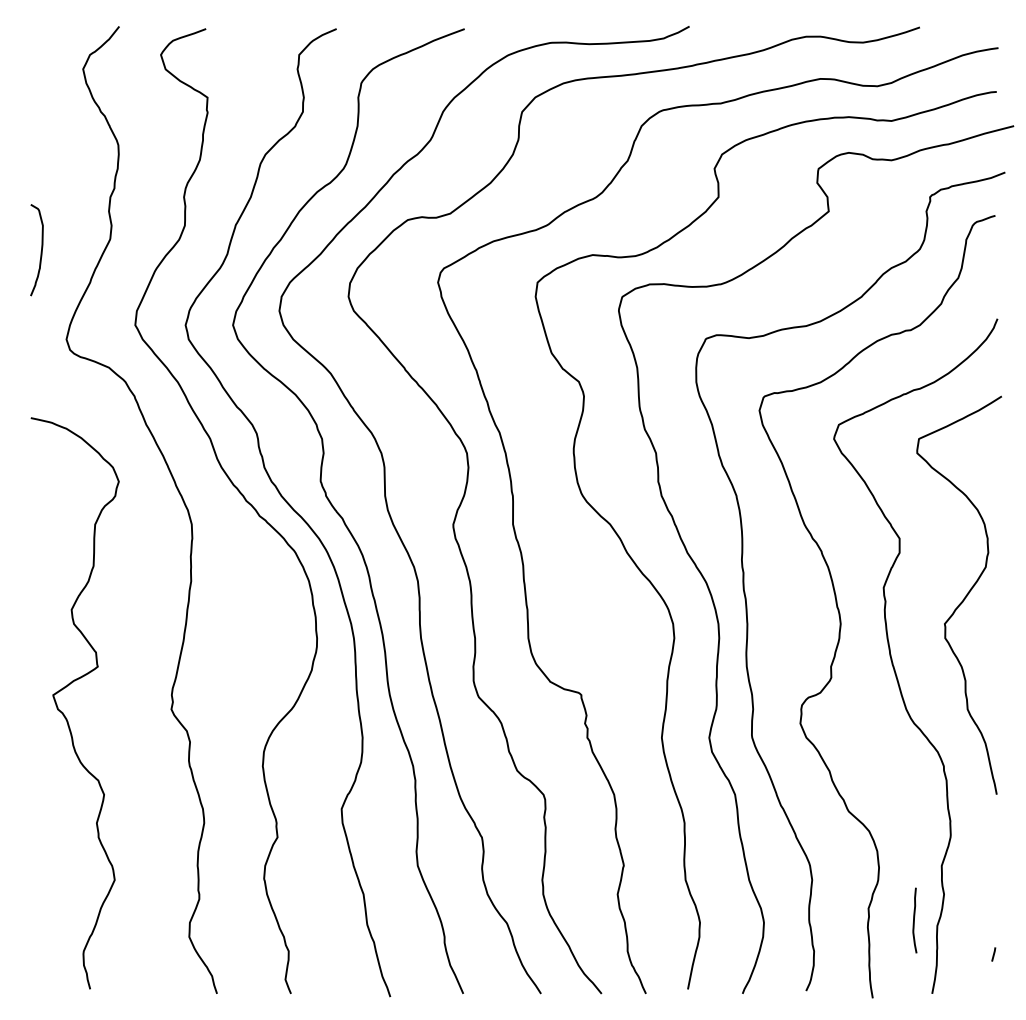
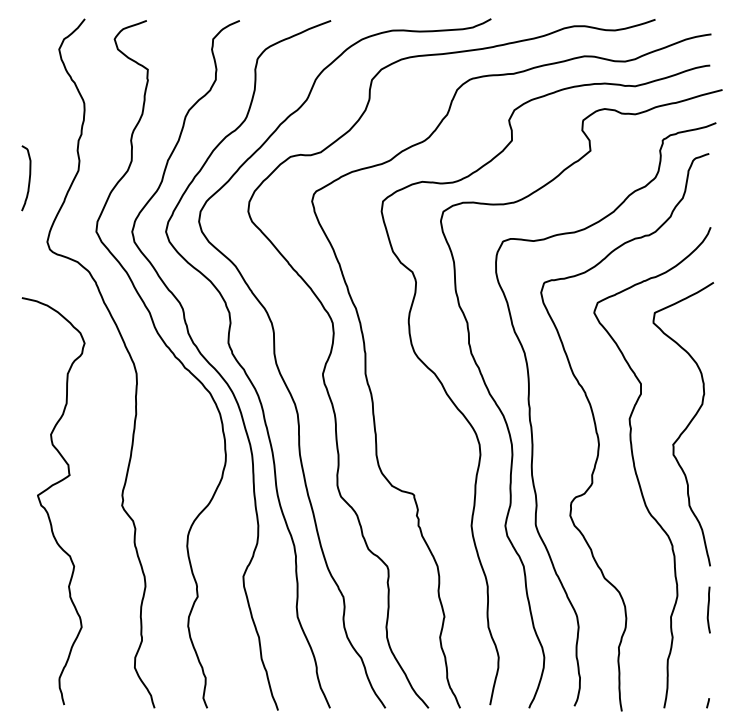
curve: (914, 919) -> (708, 609), moved
line: (992, 954) -> (707, 703), moved

